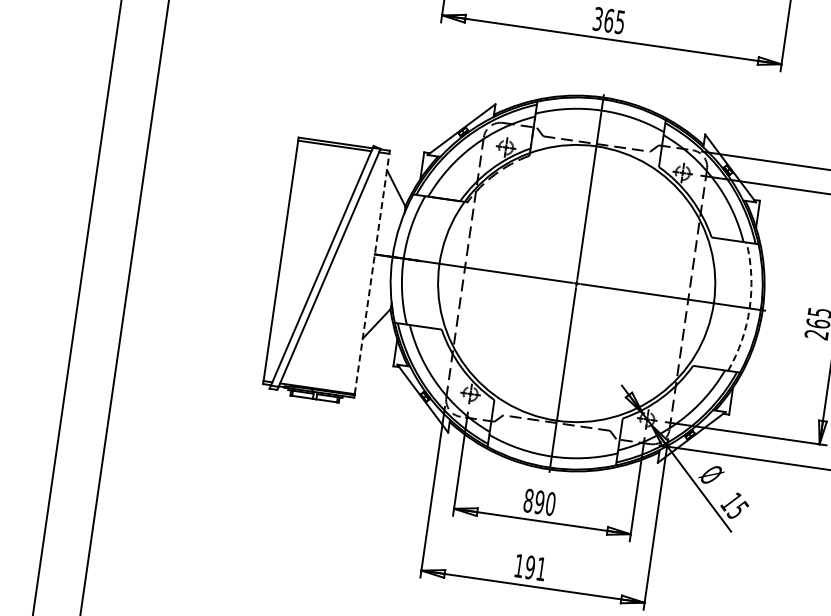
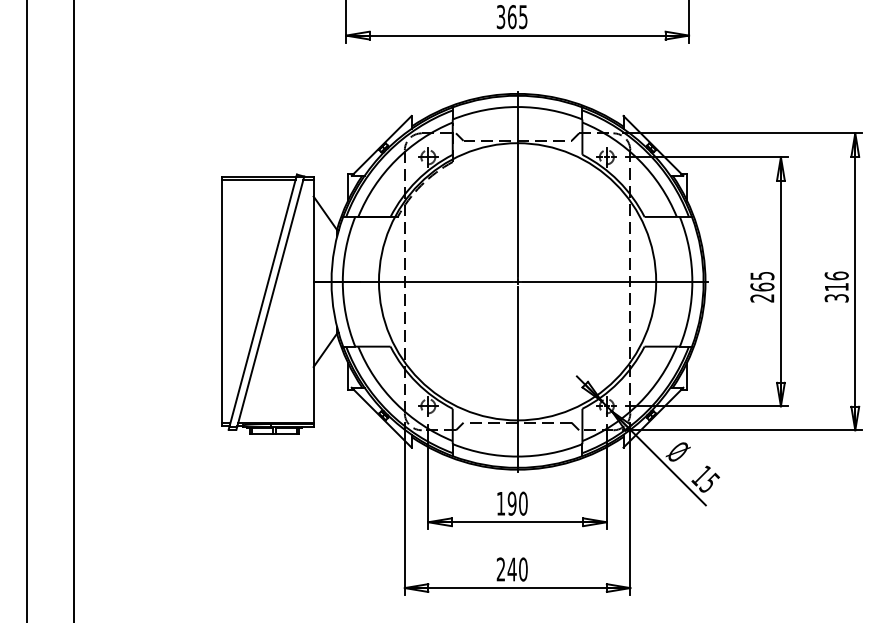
line: (371, 273) -> (313, 301), dashed -> solid
arc: (749, 308) -> (692, 281), dashed -> solid
text: (528, 500) -> (500, 503), 890 -> 190
text: (529, 567) -> (511, 569), 191 -> 240

